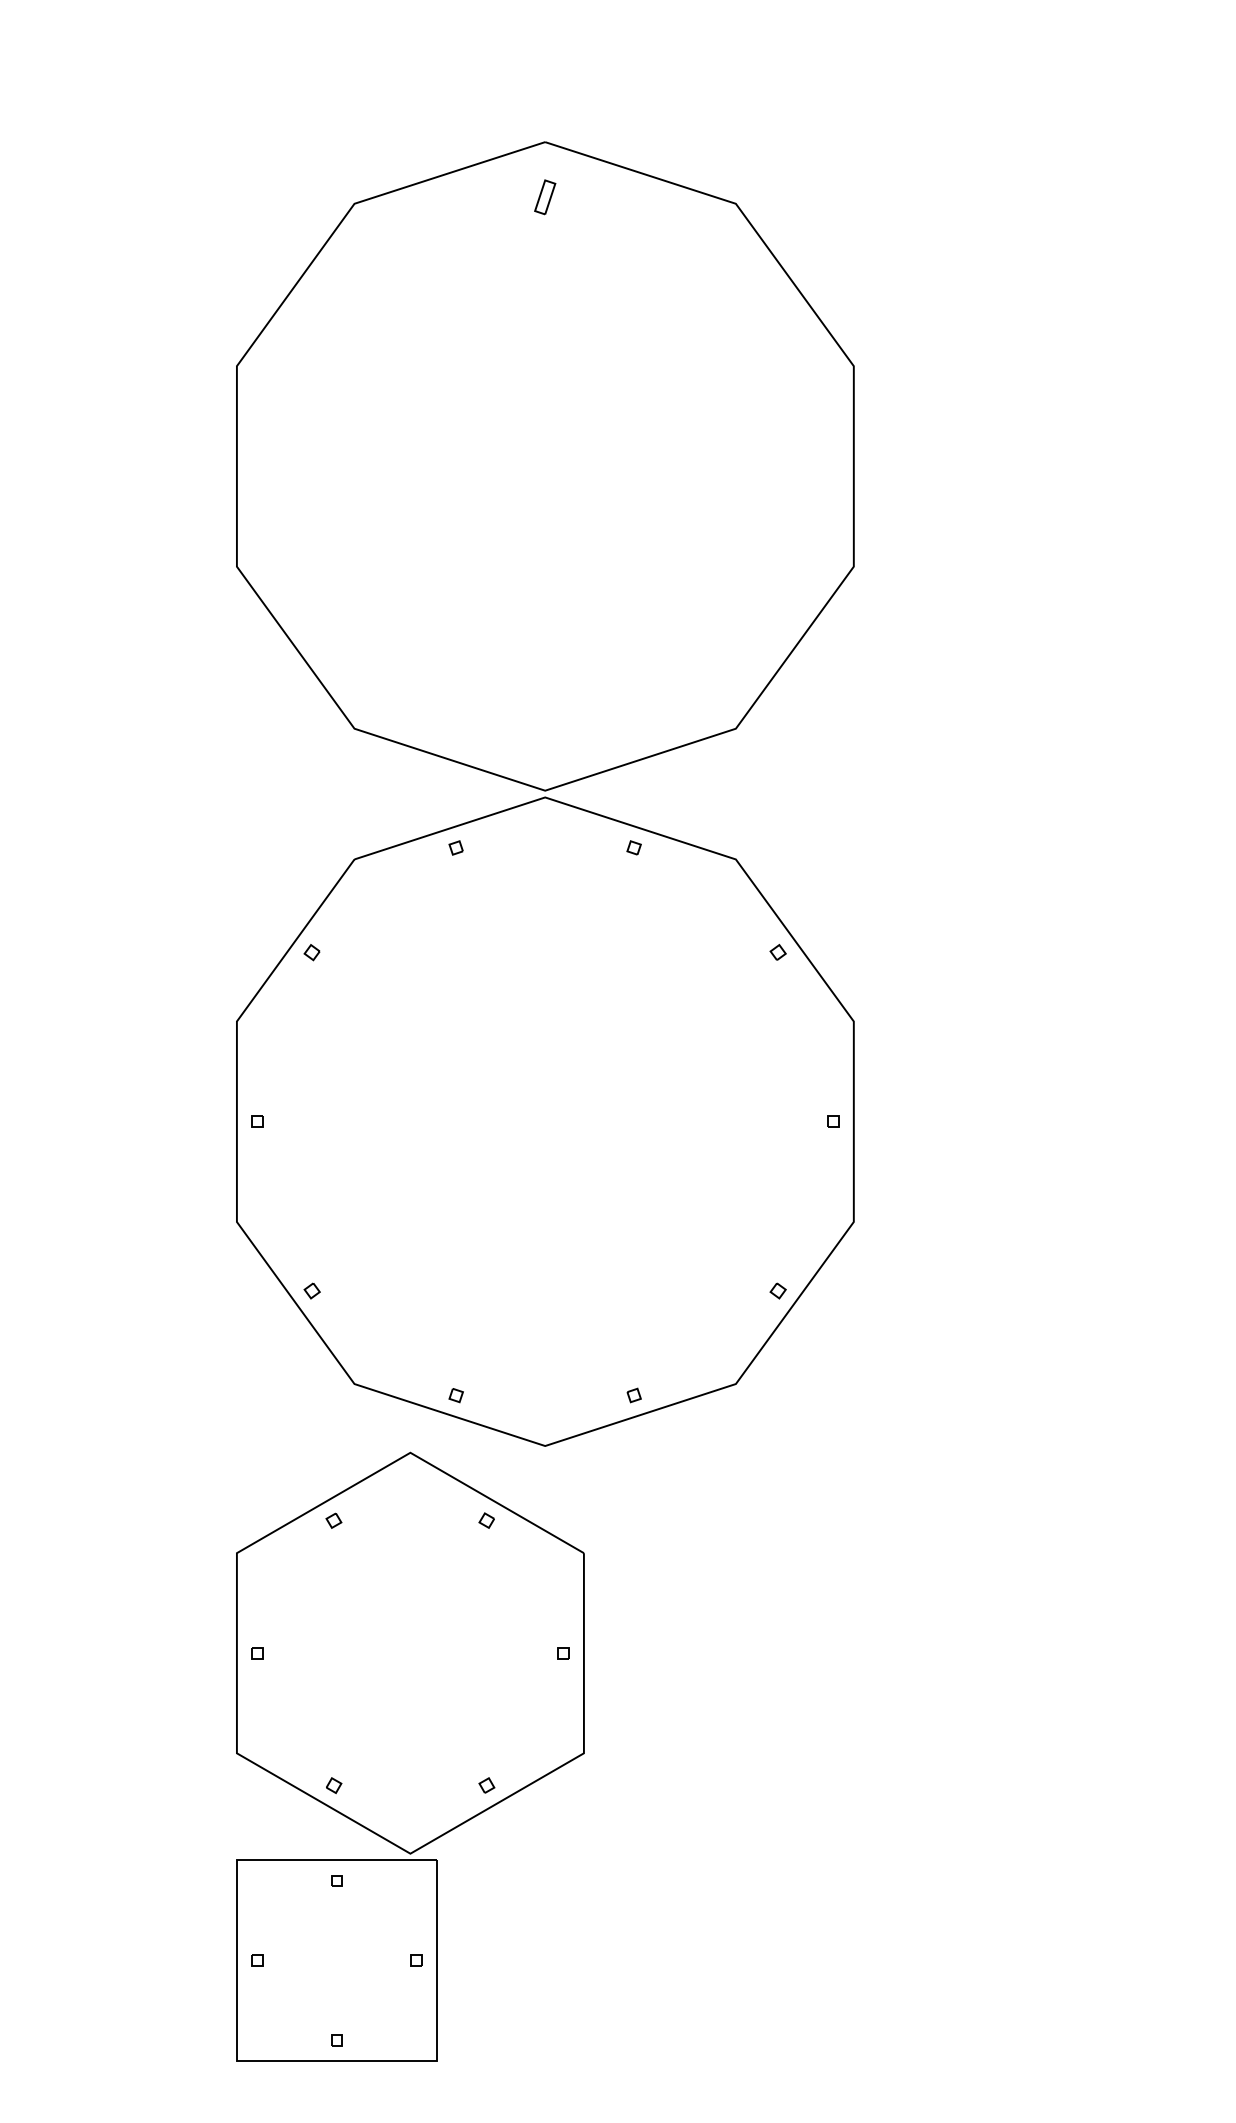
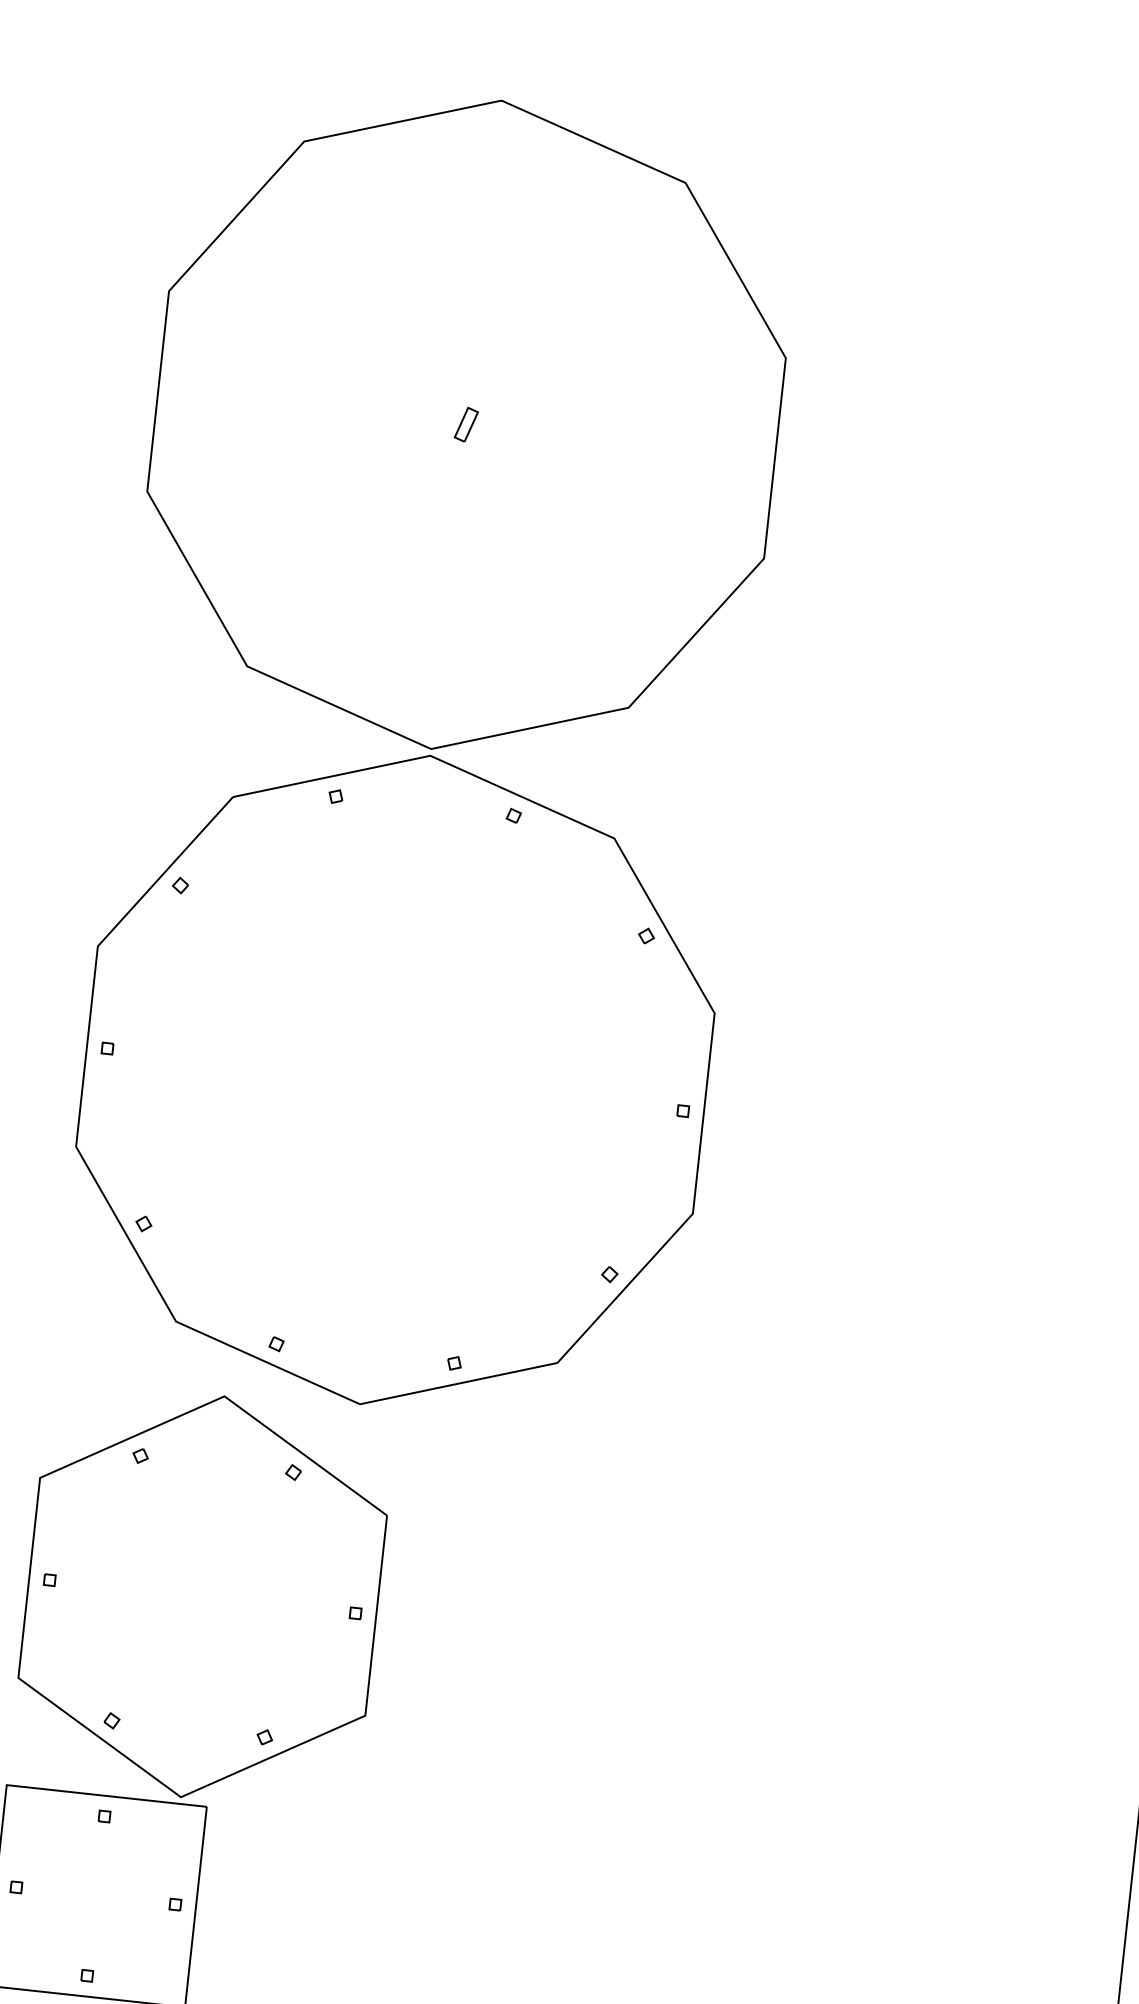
part: (545, 197) -> (466, 424), moved

